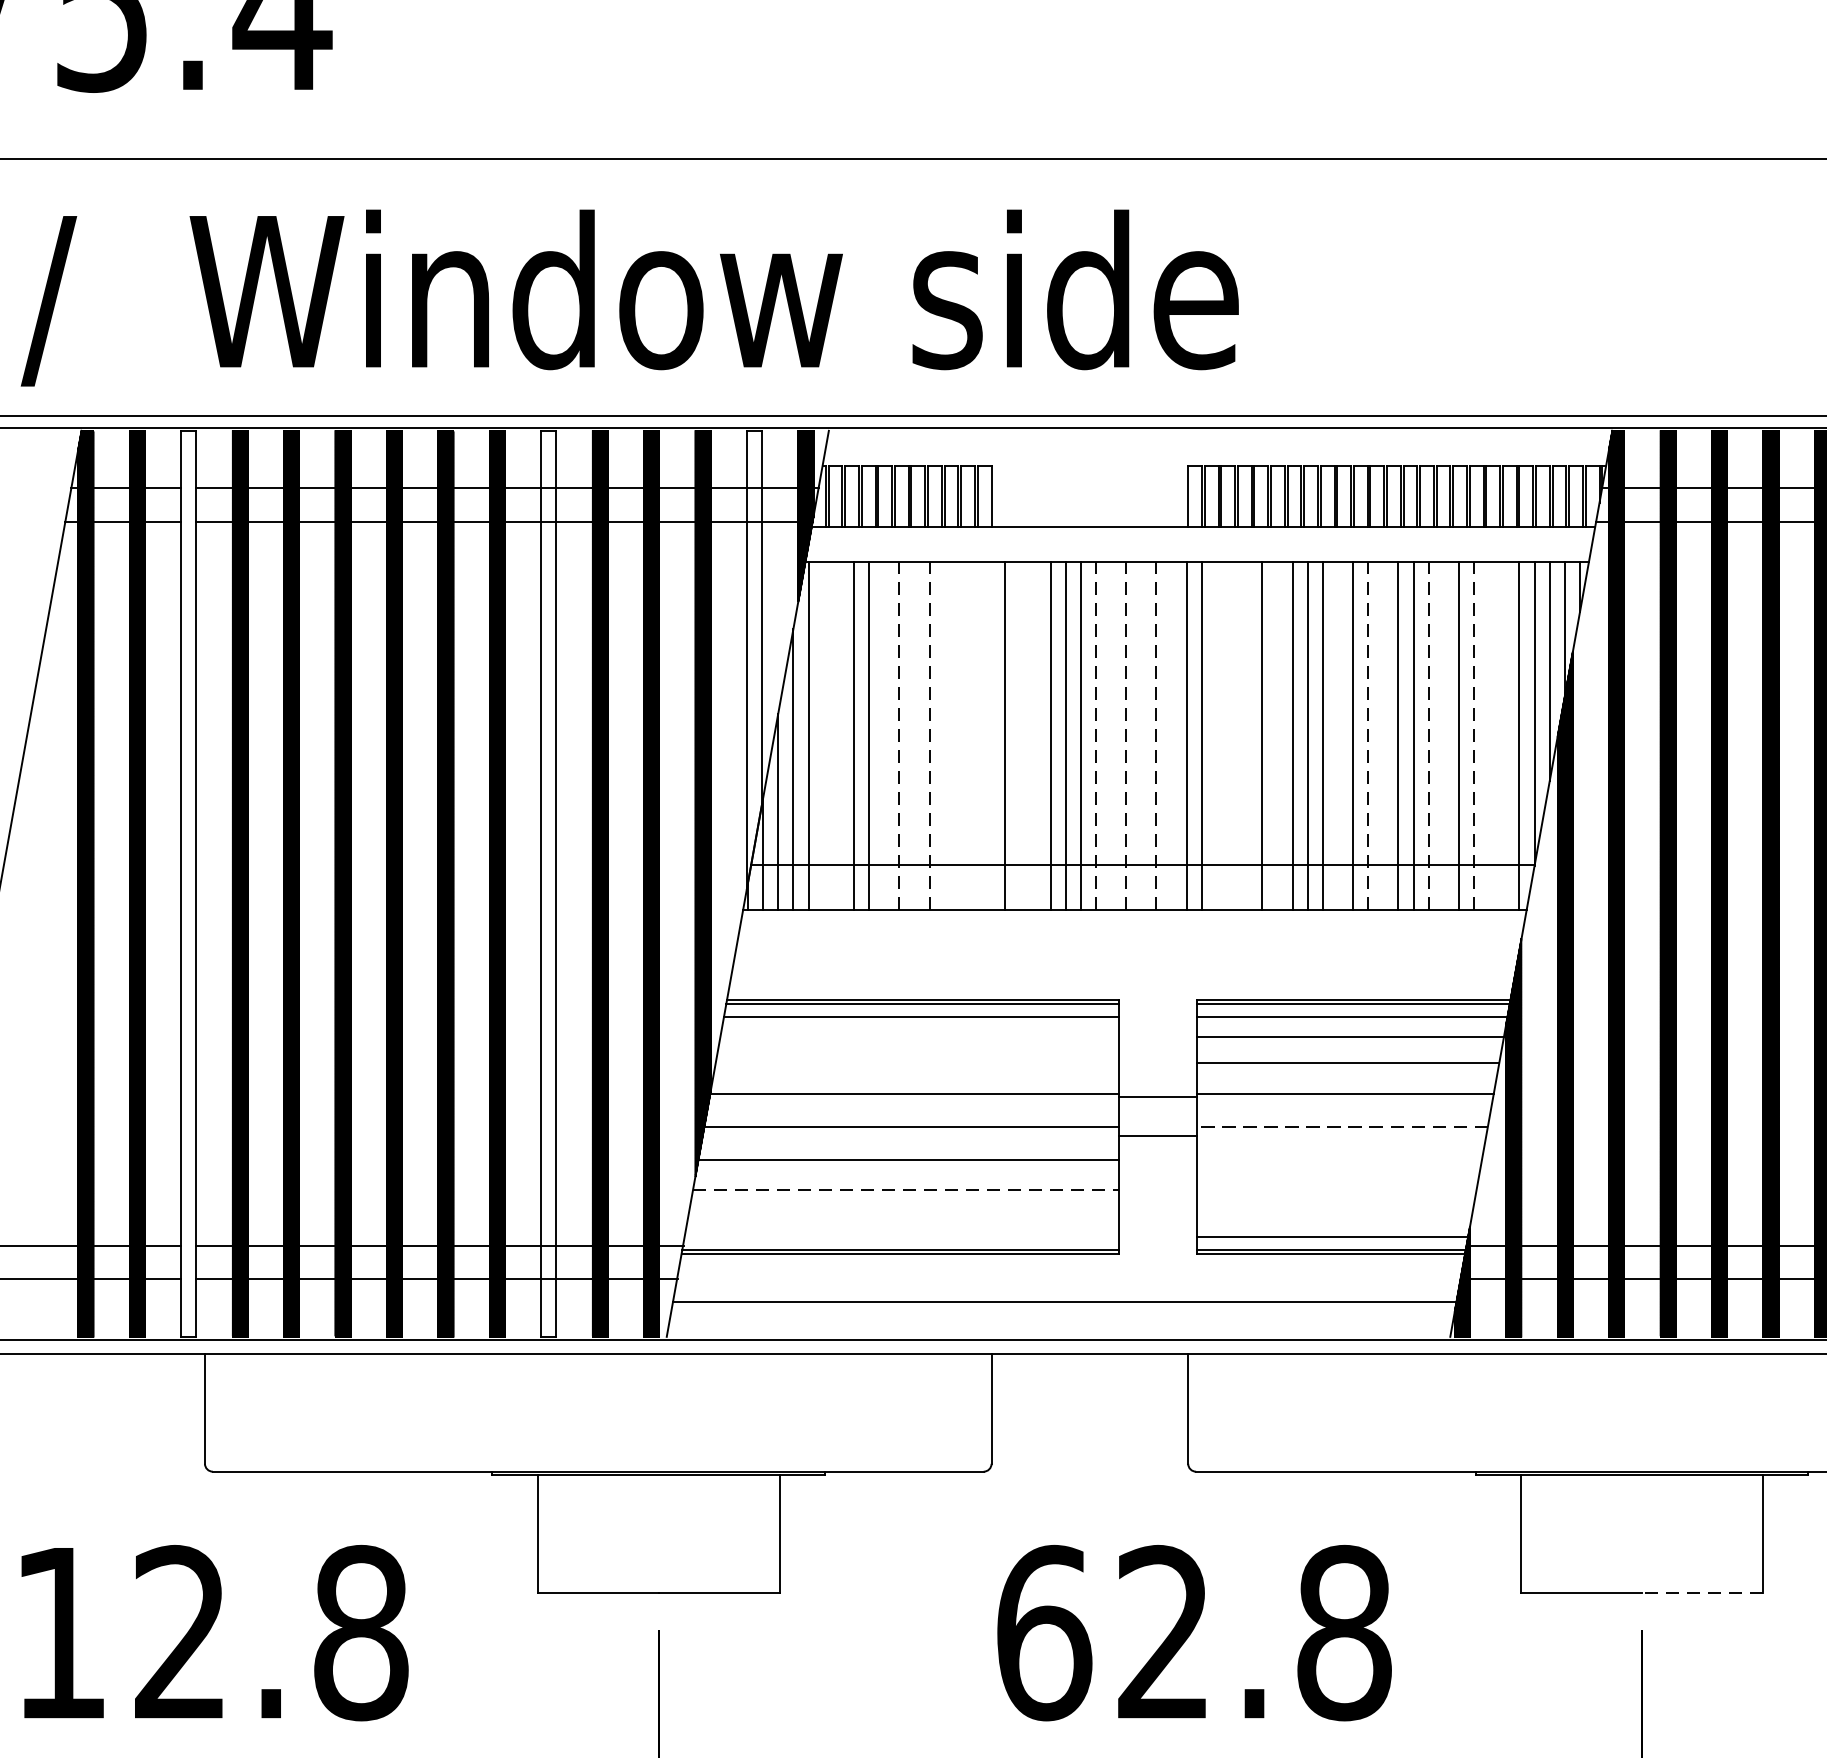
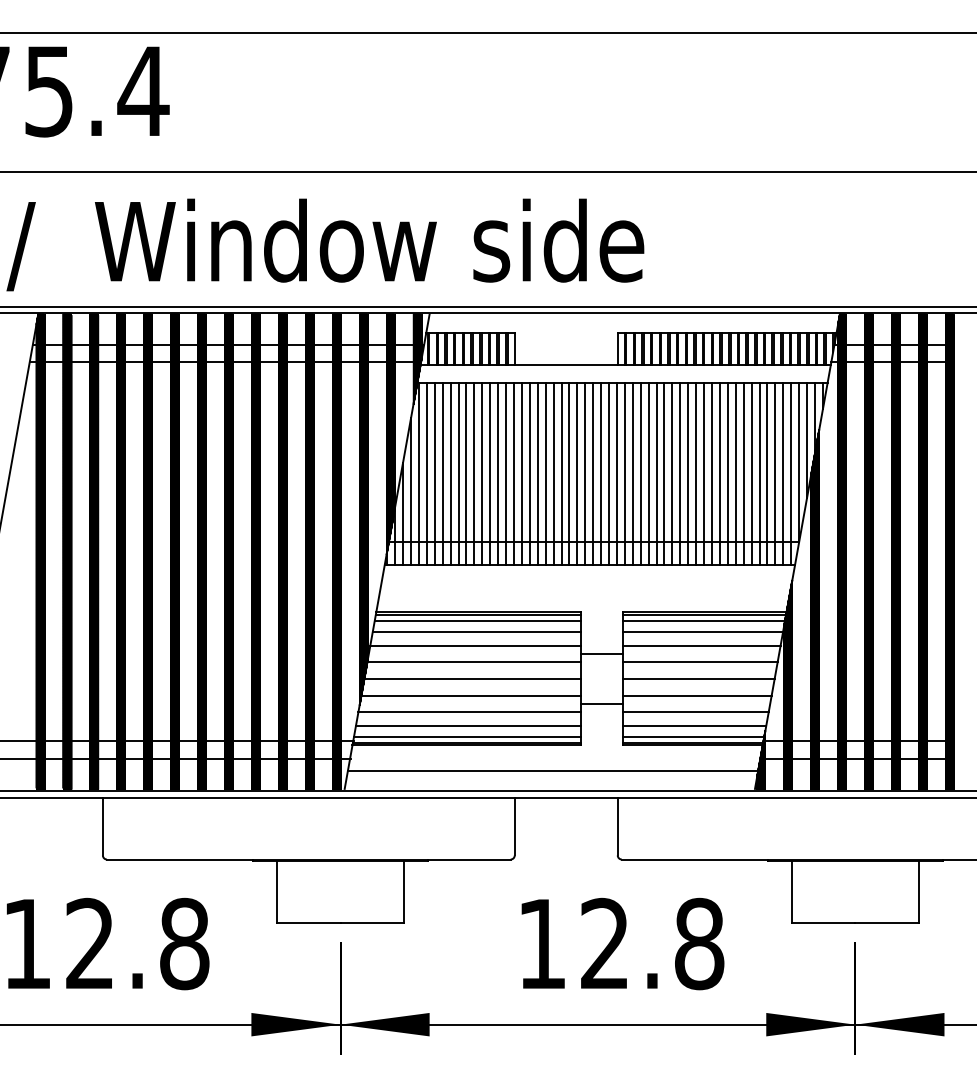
hatch: (754, 659) -> (390, 434), added
line: (899, 734) -> (466, 473), dashed -> solid
line: (929, 734) -> (482, 473), dashed -> solid
line: (1096, 734) -> (569, 473), dashed -> solid
line: (1126, 734) -> (585, 473), dashed -> solid
line: (1157, 734) -> (601, 473), dashed -> solid
line: (1369, 734) -> (712, 473), dashed -> solid
line: (1428, 734) -> (743, 473), dashed -> solid
line: (1474, 734) -> (767, 473), dashed -> solid
line: (822, 736) -> (426, 474), added
line: (838, 736) -> (434, 474), added
line: (884, 736) -> (458, 474), added
line: (914, 736) -> (474, 474), added
line: (945, 736) -> (490, 474), added
line: (960, 736) -> (498, 474), added
line: (975, 736) -> (506, 474), added
line: (989, 736) -> (513, 474), added
line: (1019, 736) -> (529, 474), added
line: (1034, 736) -> (537, 474), added
line: (1111, 736) -> (577, 474), added
line: (1141, 736) -> (593, 474), added
line: (1172, 736) -> (609, 474), added
line: (1216, 736) -> (632, 474), added
line: (1231, 736) -> (640, 474), added
line: (1246, 736) -> (648, 474), added
line: (1277, 736) -> (664, 474), added
line: (1338, 736) -> (696, 474), added
line: (1382, 736) -> (719, 474), added
line: (1443, 736) -> (751, 474), added
line: (1489, 736) -> (775, 474), added
line: (1504, 736) -> (783, 474), added
hatch: (188, 883) -> (94, 551), added
hatch: (547, 883) -> (282, 551), added
line: (918, 1036) -> (476, 631), added
line: (916, 1062) -> (475, 645), added
line: (1157, 1097) -> (601, 704), moved
line: (1342, 1125) -> (698, 678), dashed -> solid
line: (1157, 1135) -> (601, 653), moved
line: (1338, 1160) -> (696, 696), added
line: (907, 1190) -> (470, 712), dashed -> solid
line: (1336, 1190) -> (695, 712), added
line: (903, 1215) -> (468, 725), added
line: (1334, 1215) -> (694, 725), added
line: (901, 1236) -> (467, 736), added
line: (1703, 1591) -> (887, 922), dashed -> solid
text: (1044, 1632) -> (542, 943), 62.8 -> 12.8

